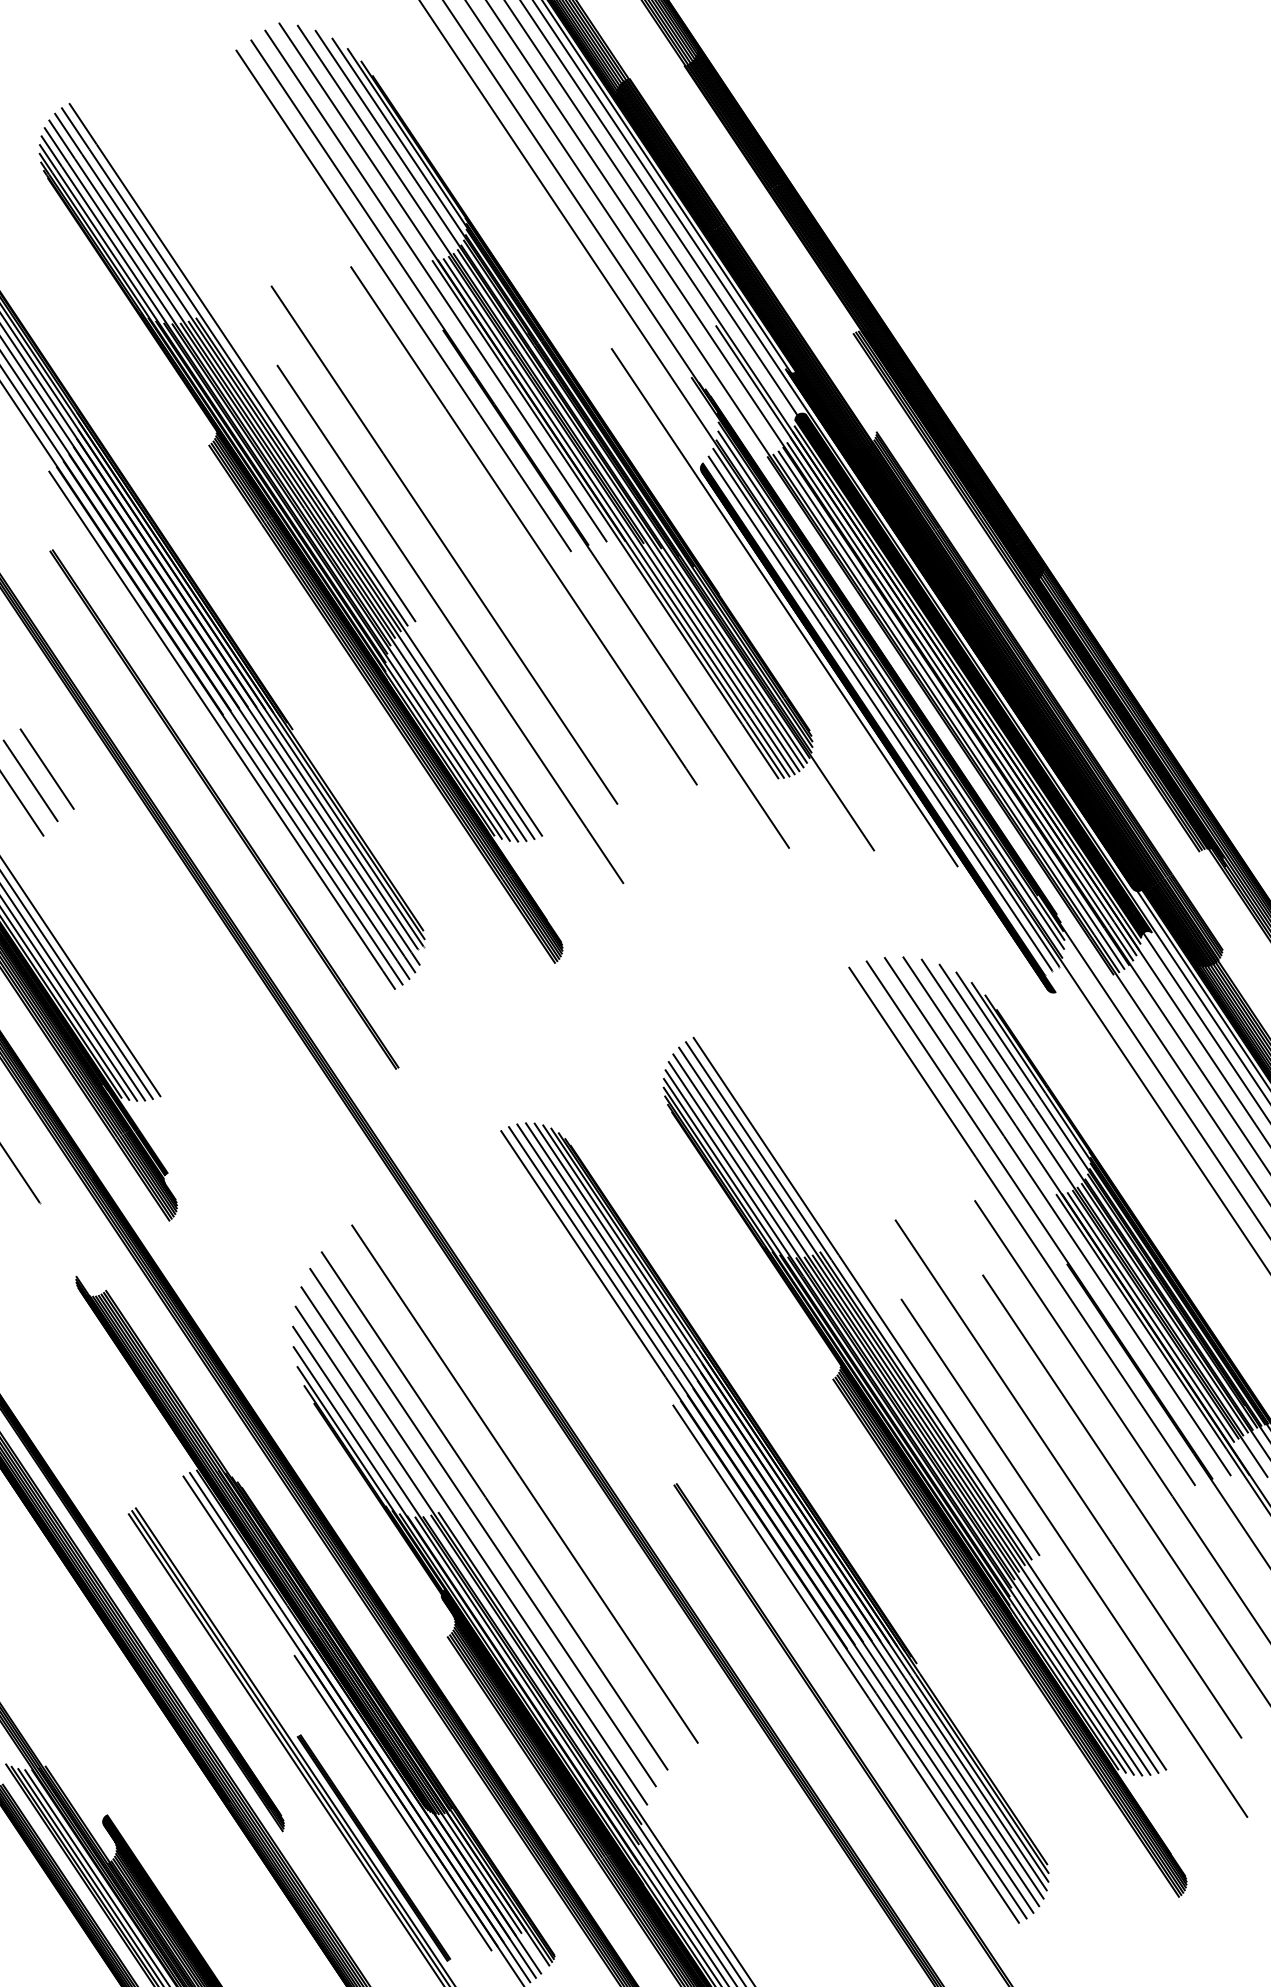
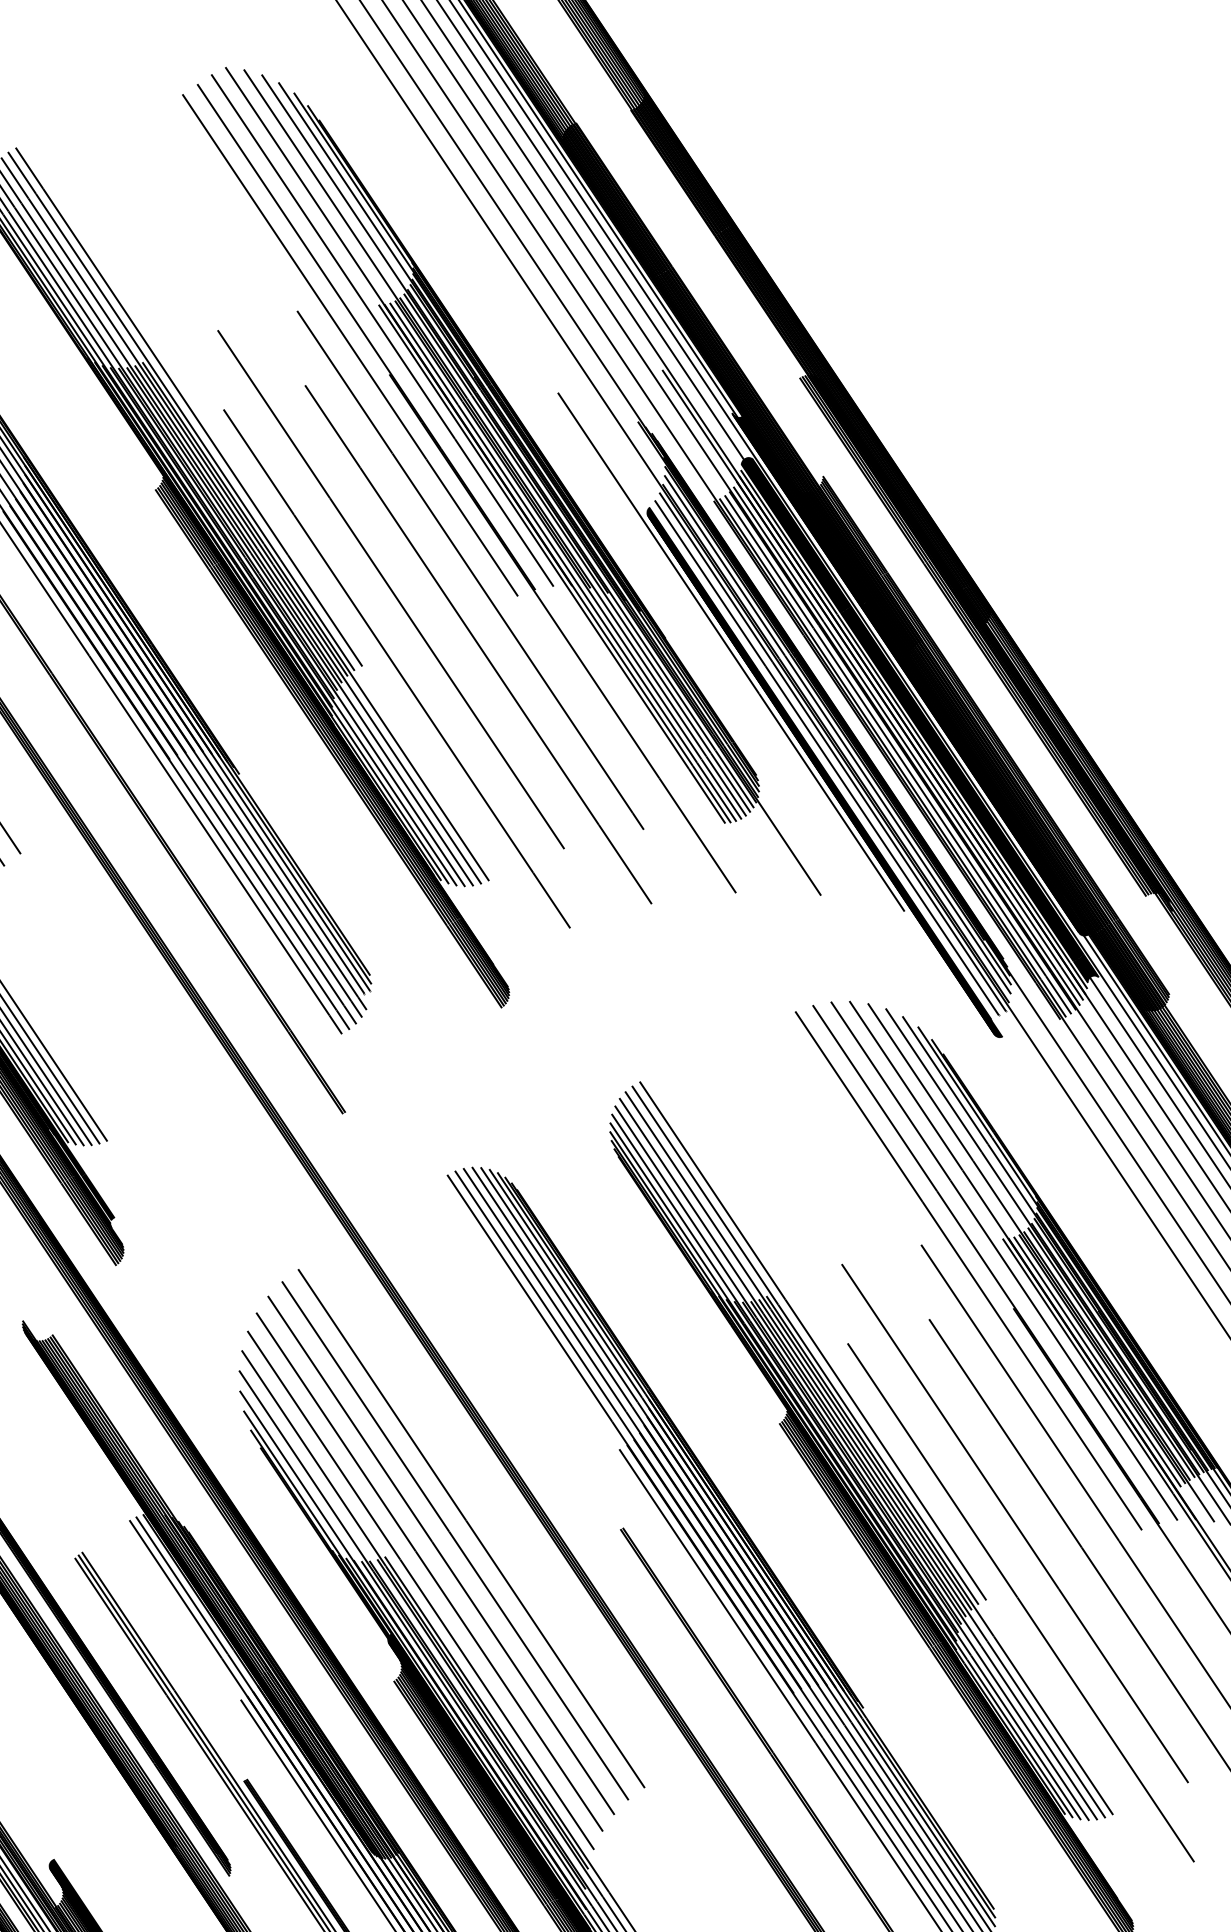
line: (531, 599) -> (478, 643), added
line: (508, 1495) -> (455, 1539), added

